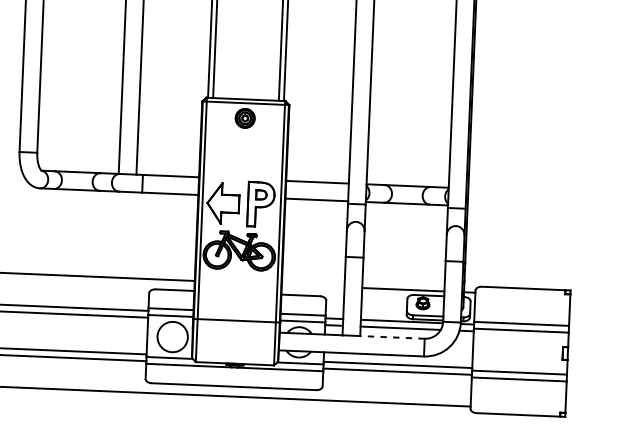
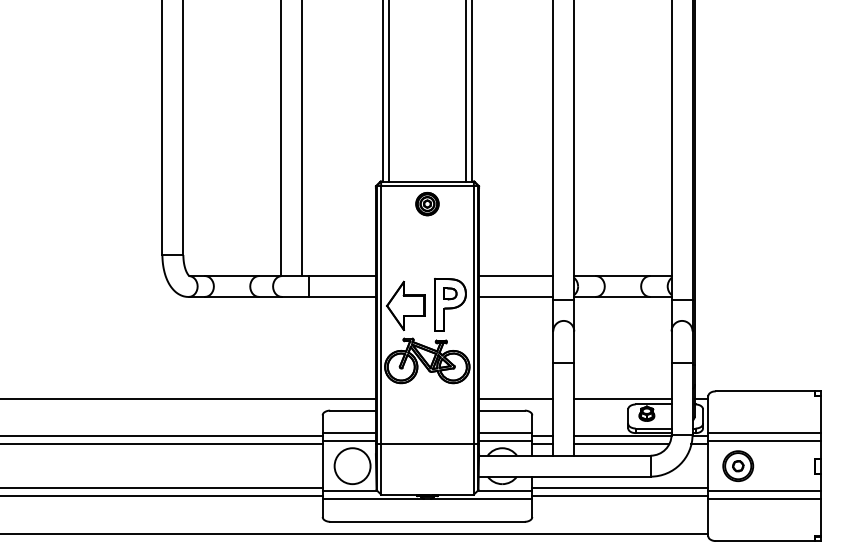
line: (313, 285) -> (516, 398), added
line: (391, 337) -> (611, 455), dashed -> solid
part: (498, 350) -> (738, 465), added

